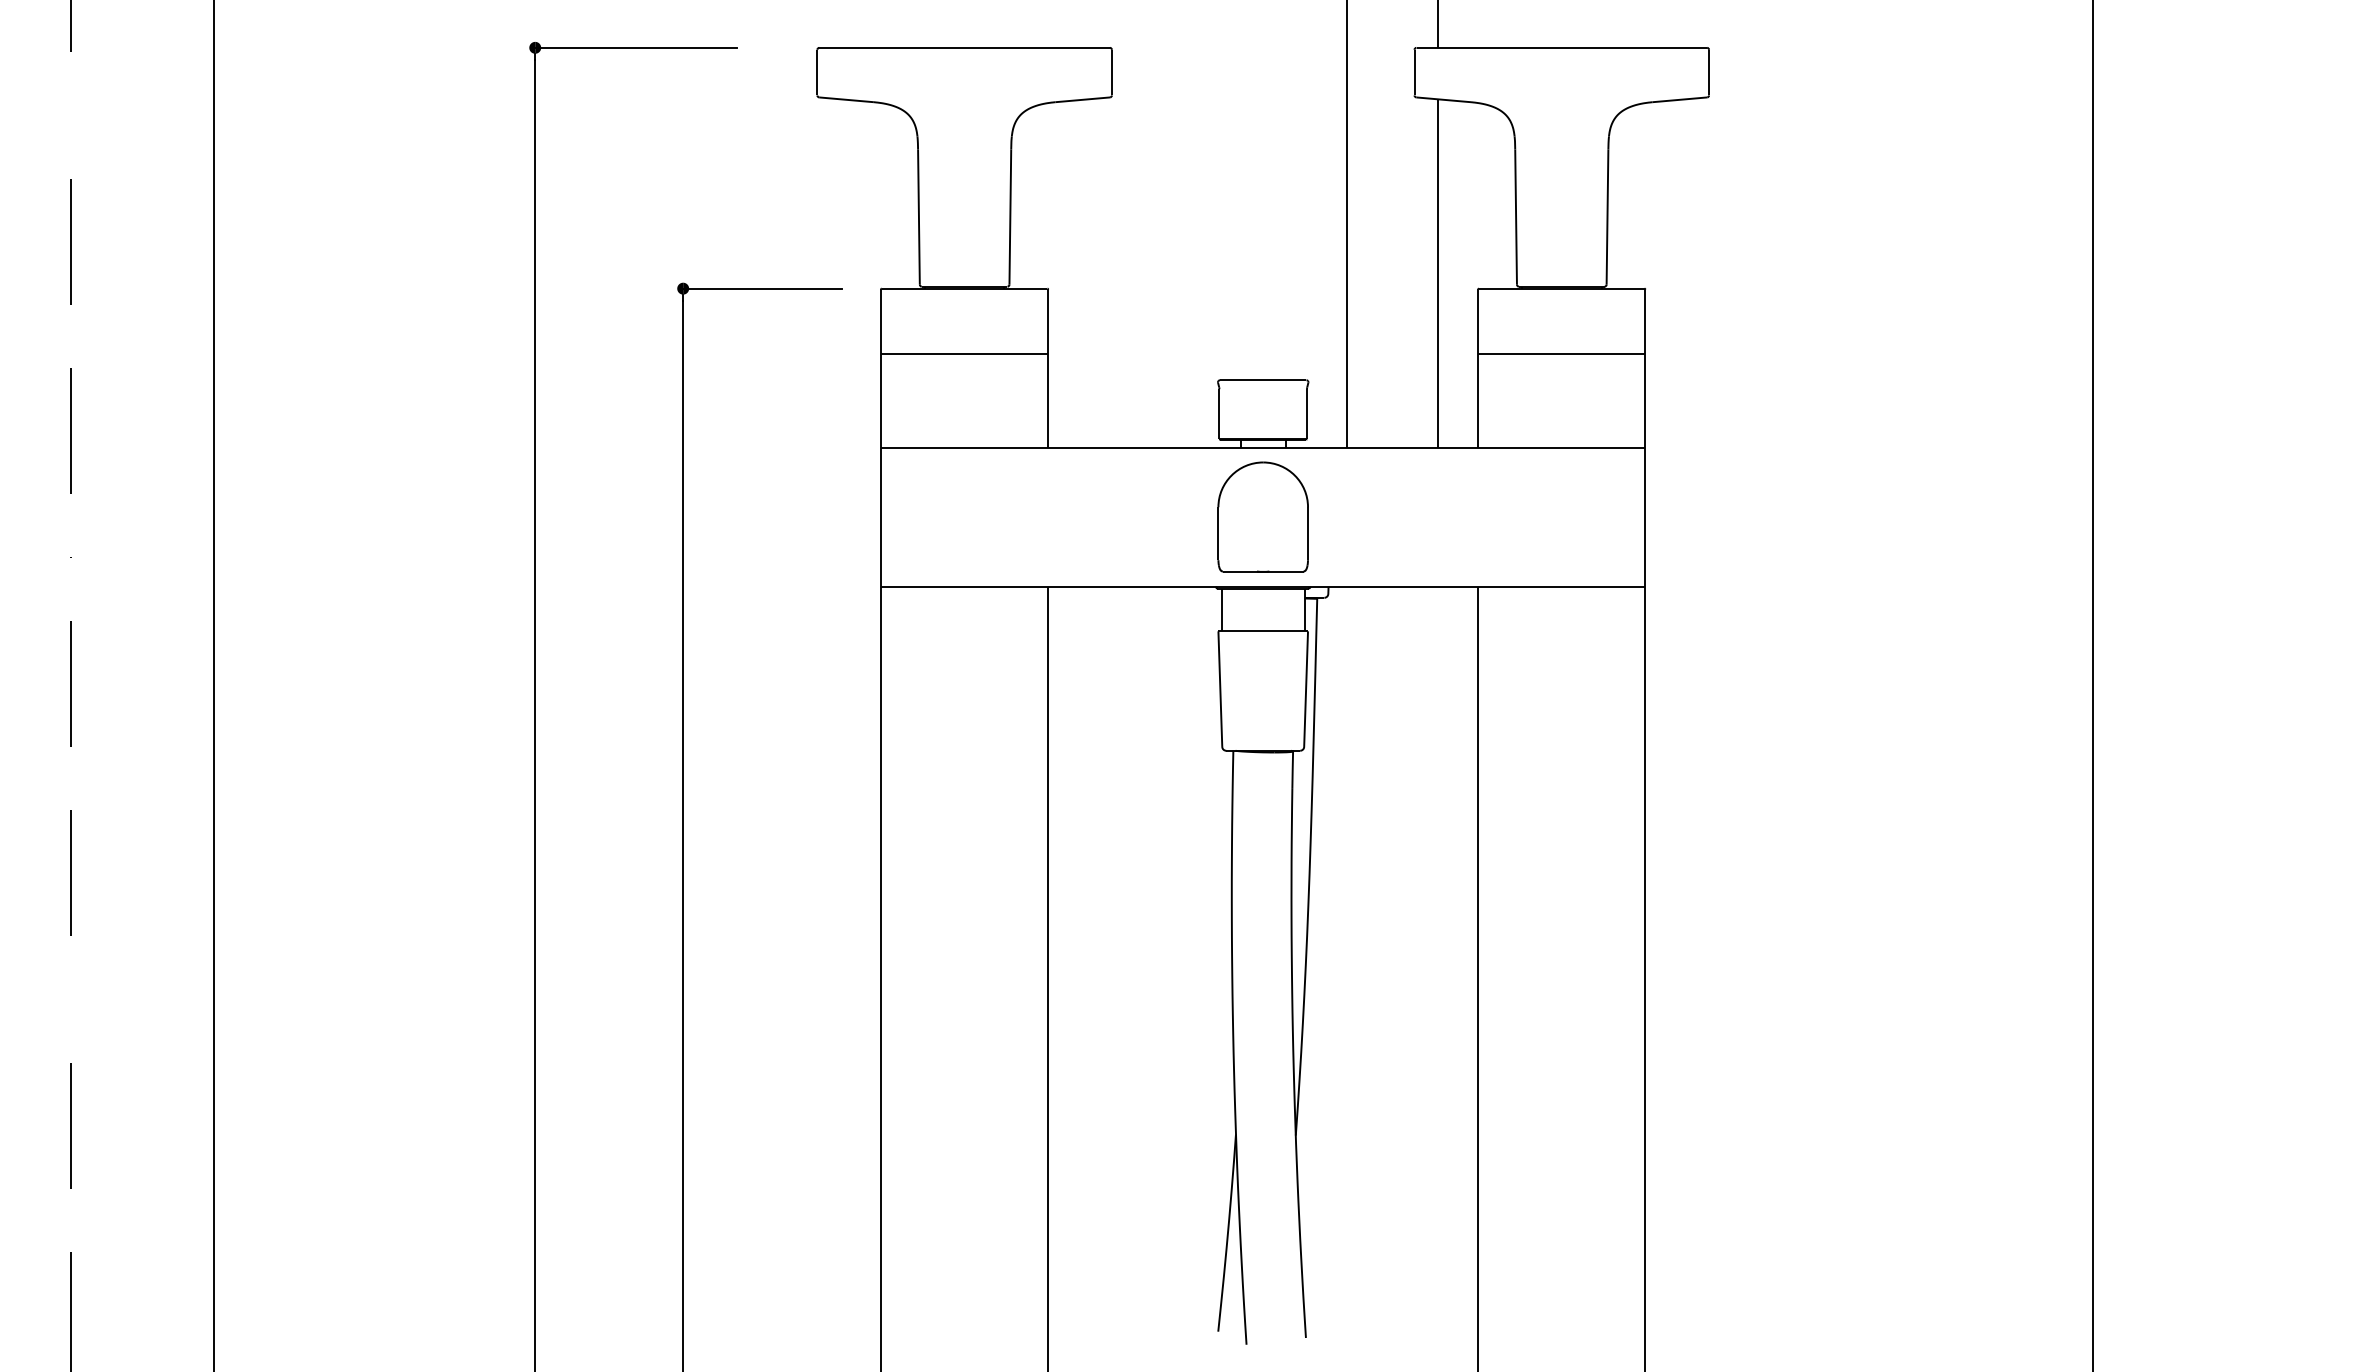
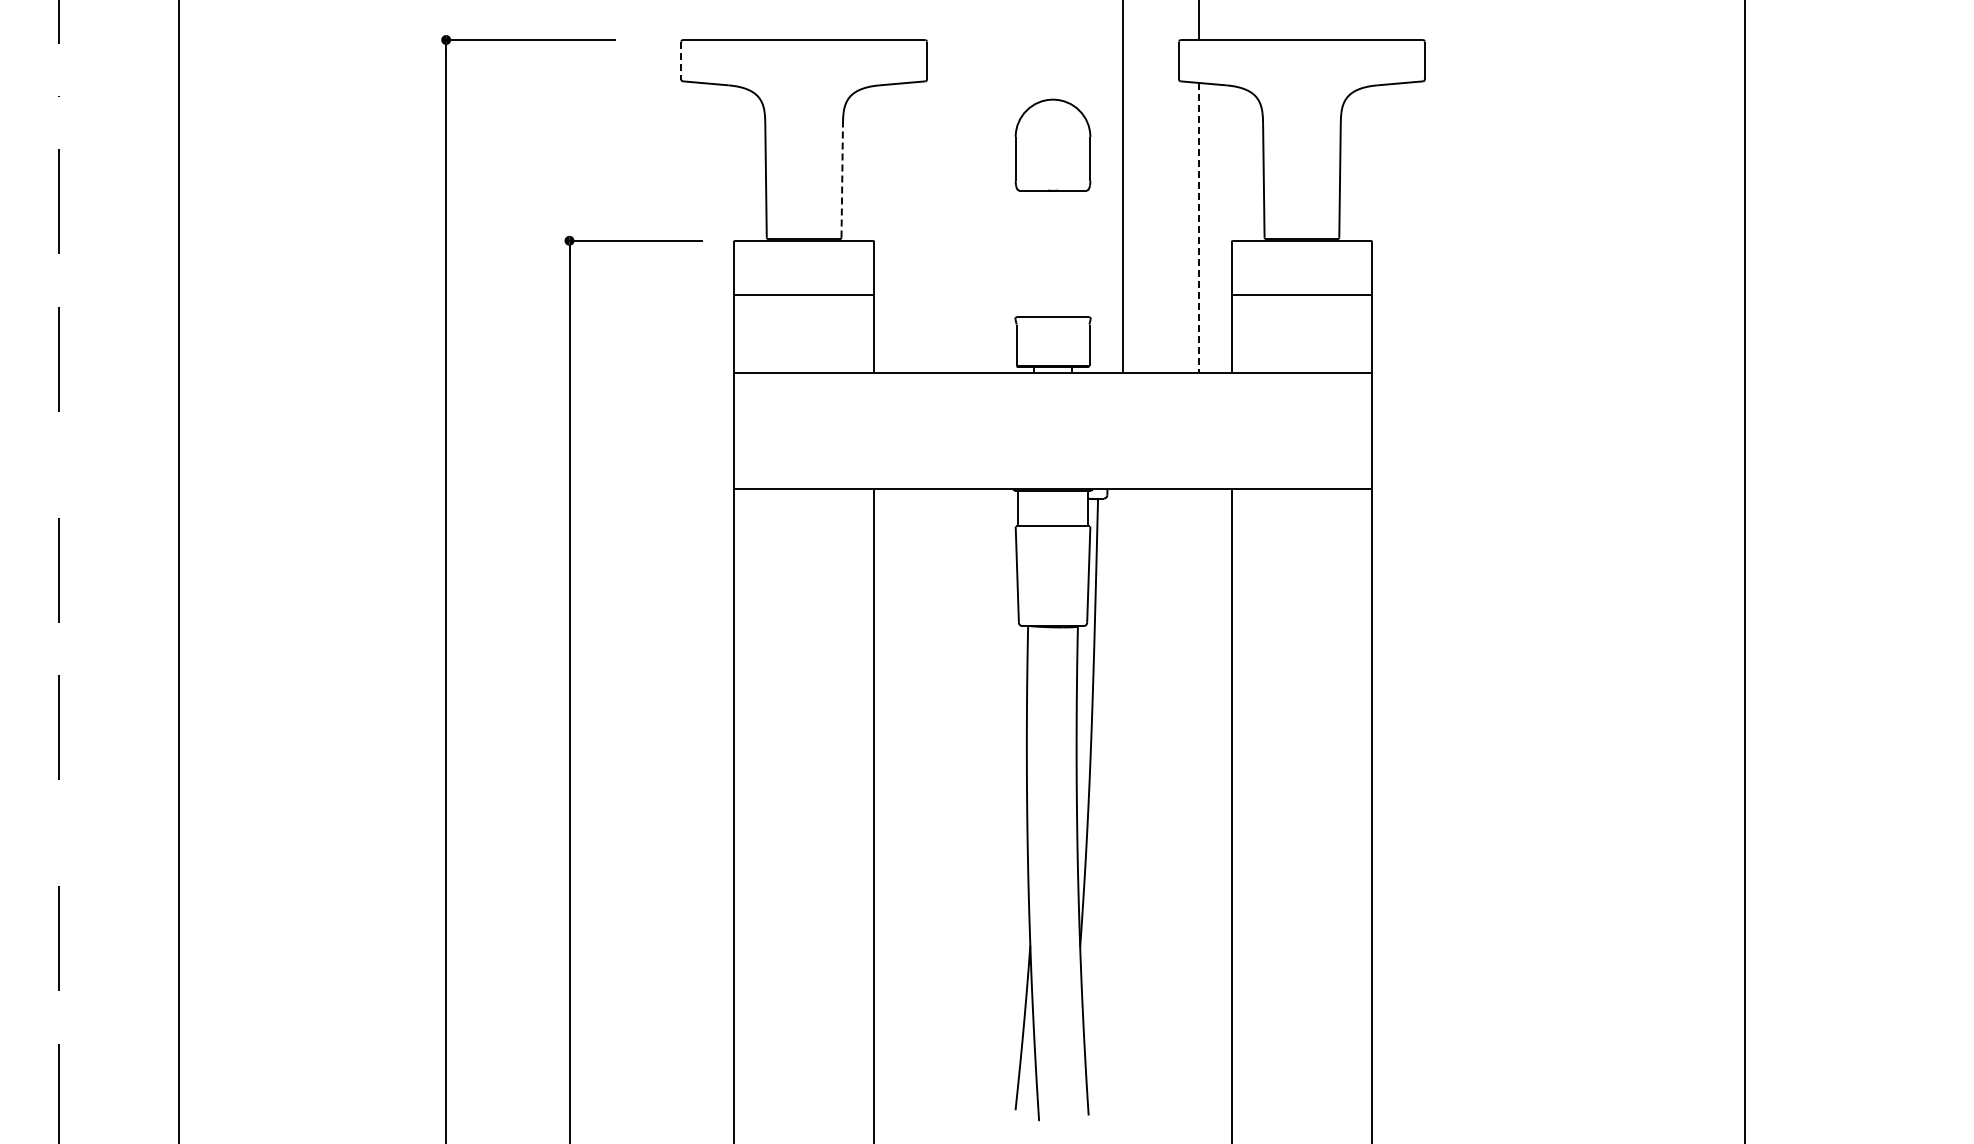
line: (817, 73) -> (681, 61), solid -> dashed
line: (1010, 216) -> (842, 180), solid -> dashed
line: (1438, 273) -> (1199, 228), solid -> dashed
part: (1262, 516) -> (1052, 144), moved

